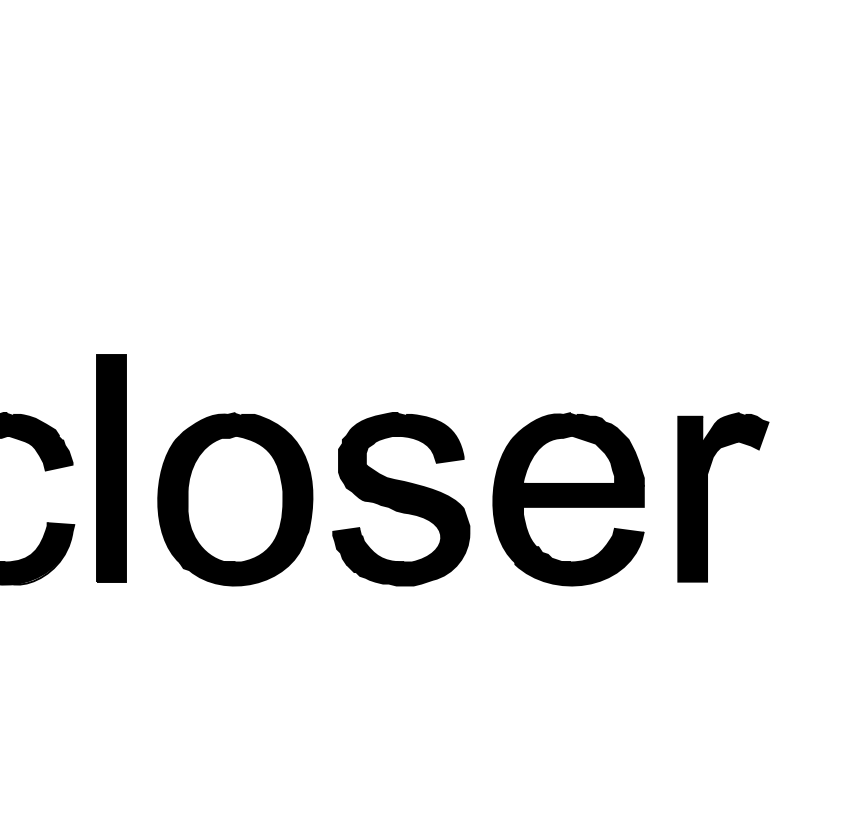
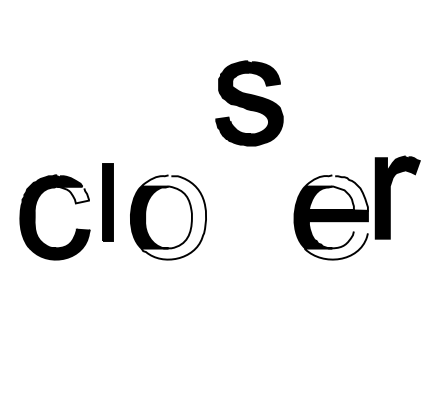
fill: (579, 448) -> (336, 192), removed
fill: (38, 452) -> (72, 194), removed
part: (110, 468) -> (107, 202), size x0.7
part: (708, 497) -> (390, 197), moved
fill: (245, 499) -> (173, 217), removed
part: (401, 499) -> (249, 103), moved
fill: (579, 556) -> (336, 245), removed

